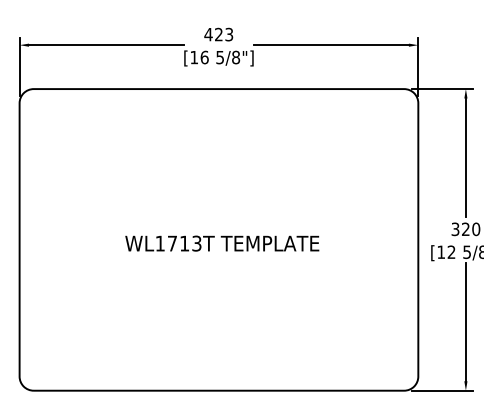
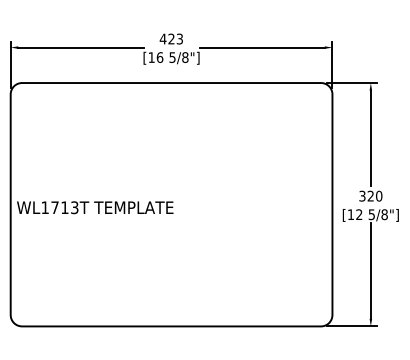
text: (222, 243) -> (95, 207), moved

